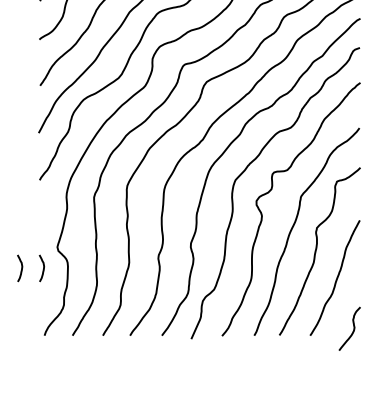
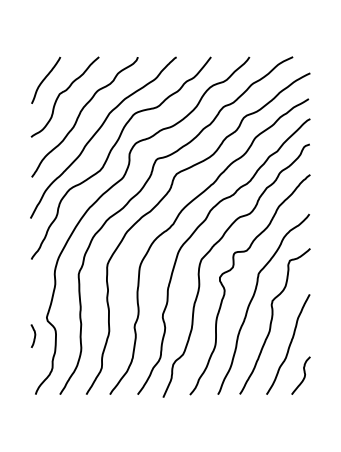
curve: (21, 267) -> (15, 335), removed
curve: (352, 329) -> (303, 376), moved

